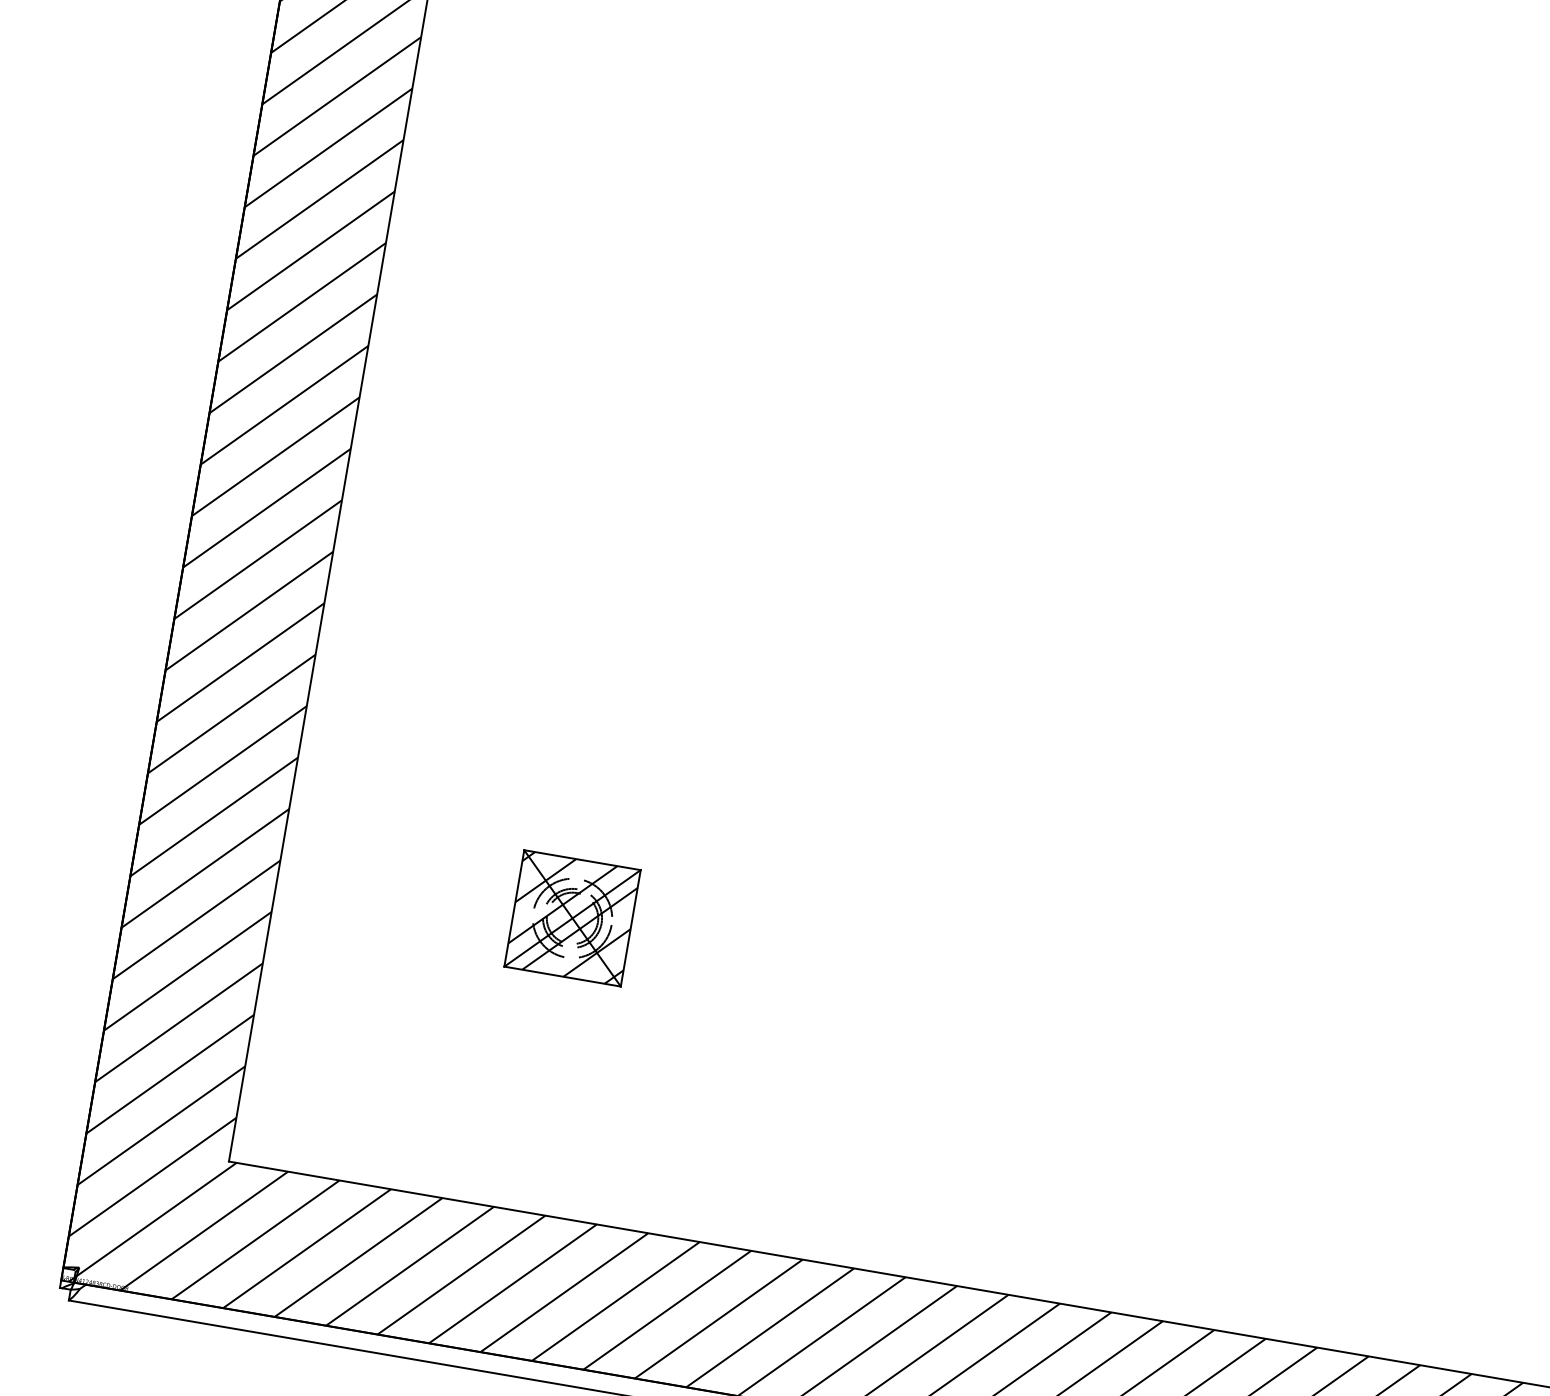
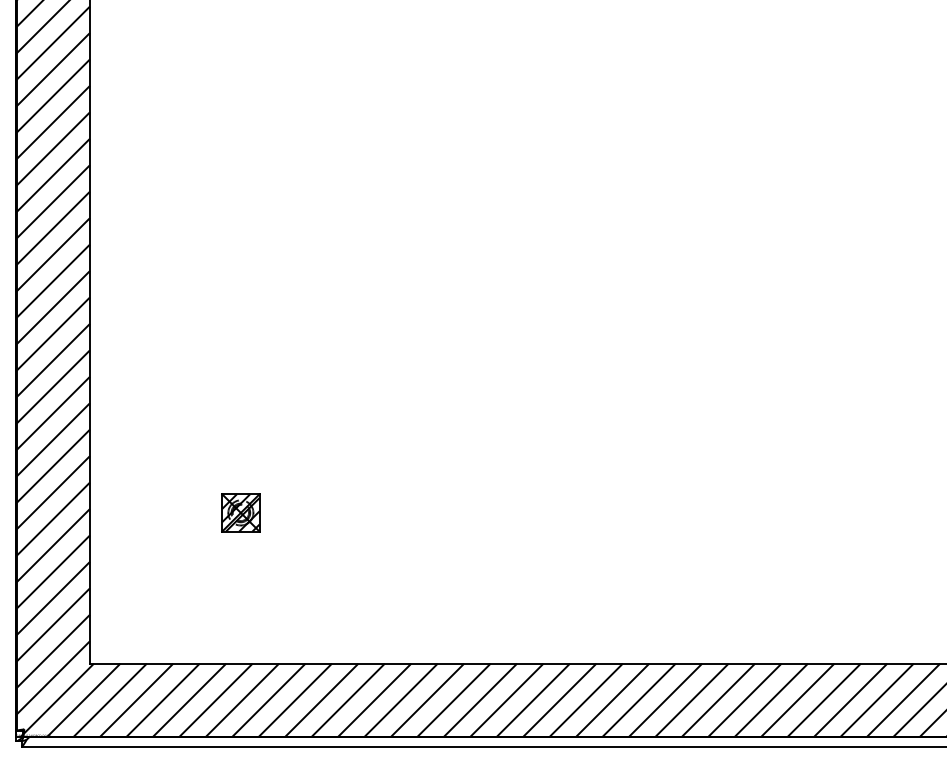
part: (572, 917) -> (240, 512), size x0.62

